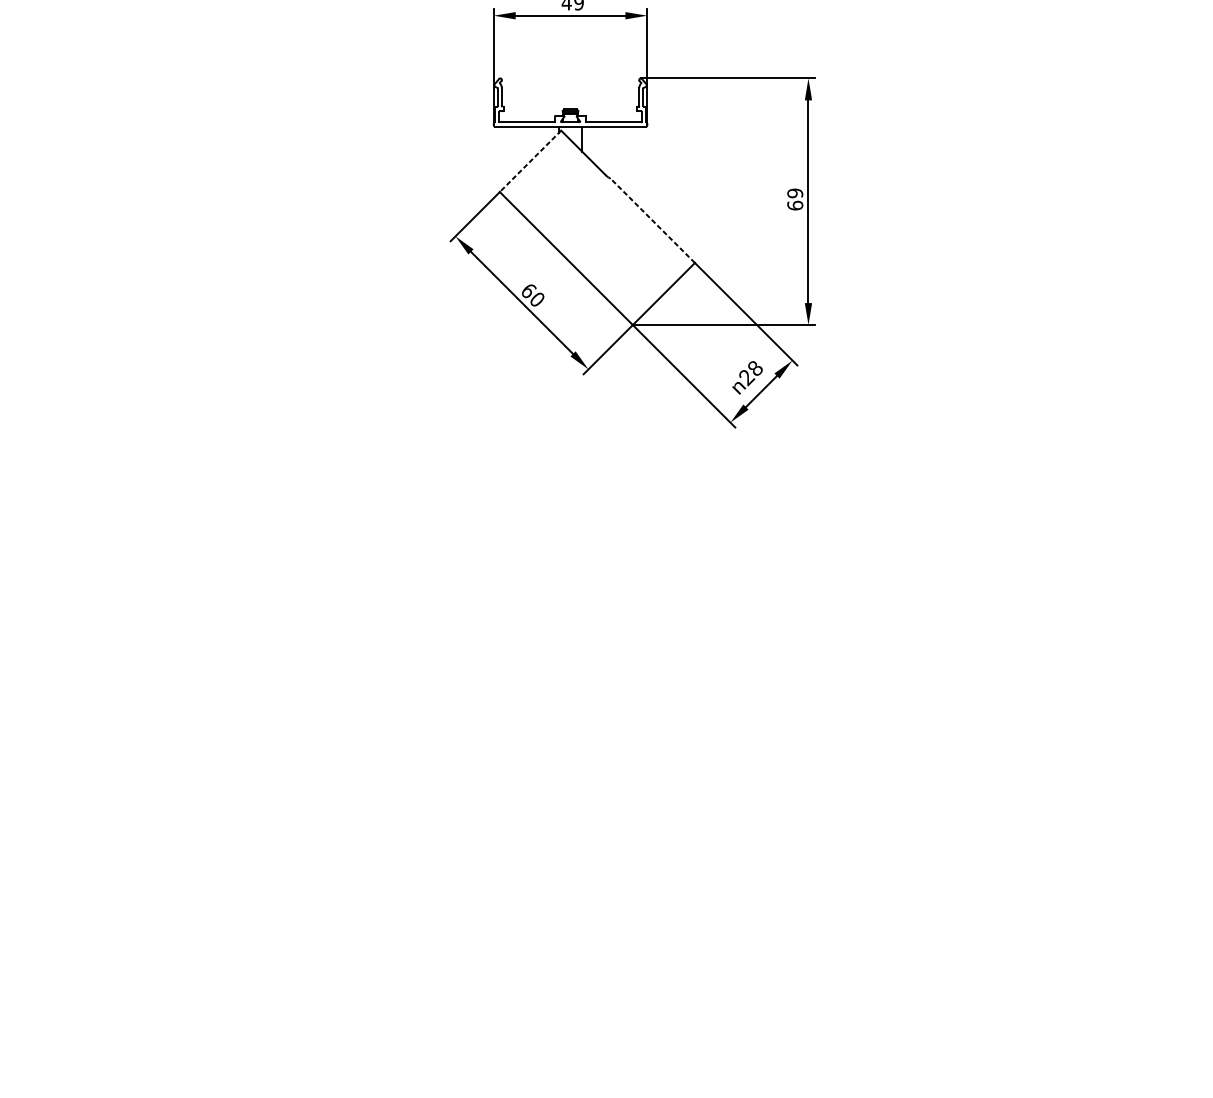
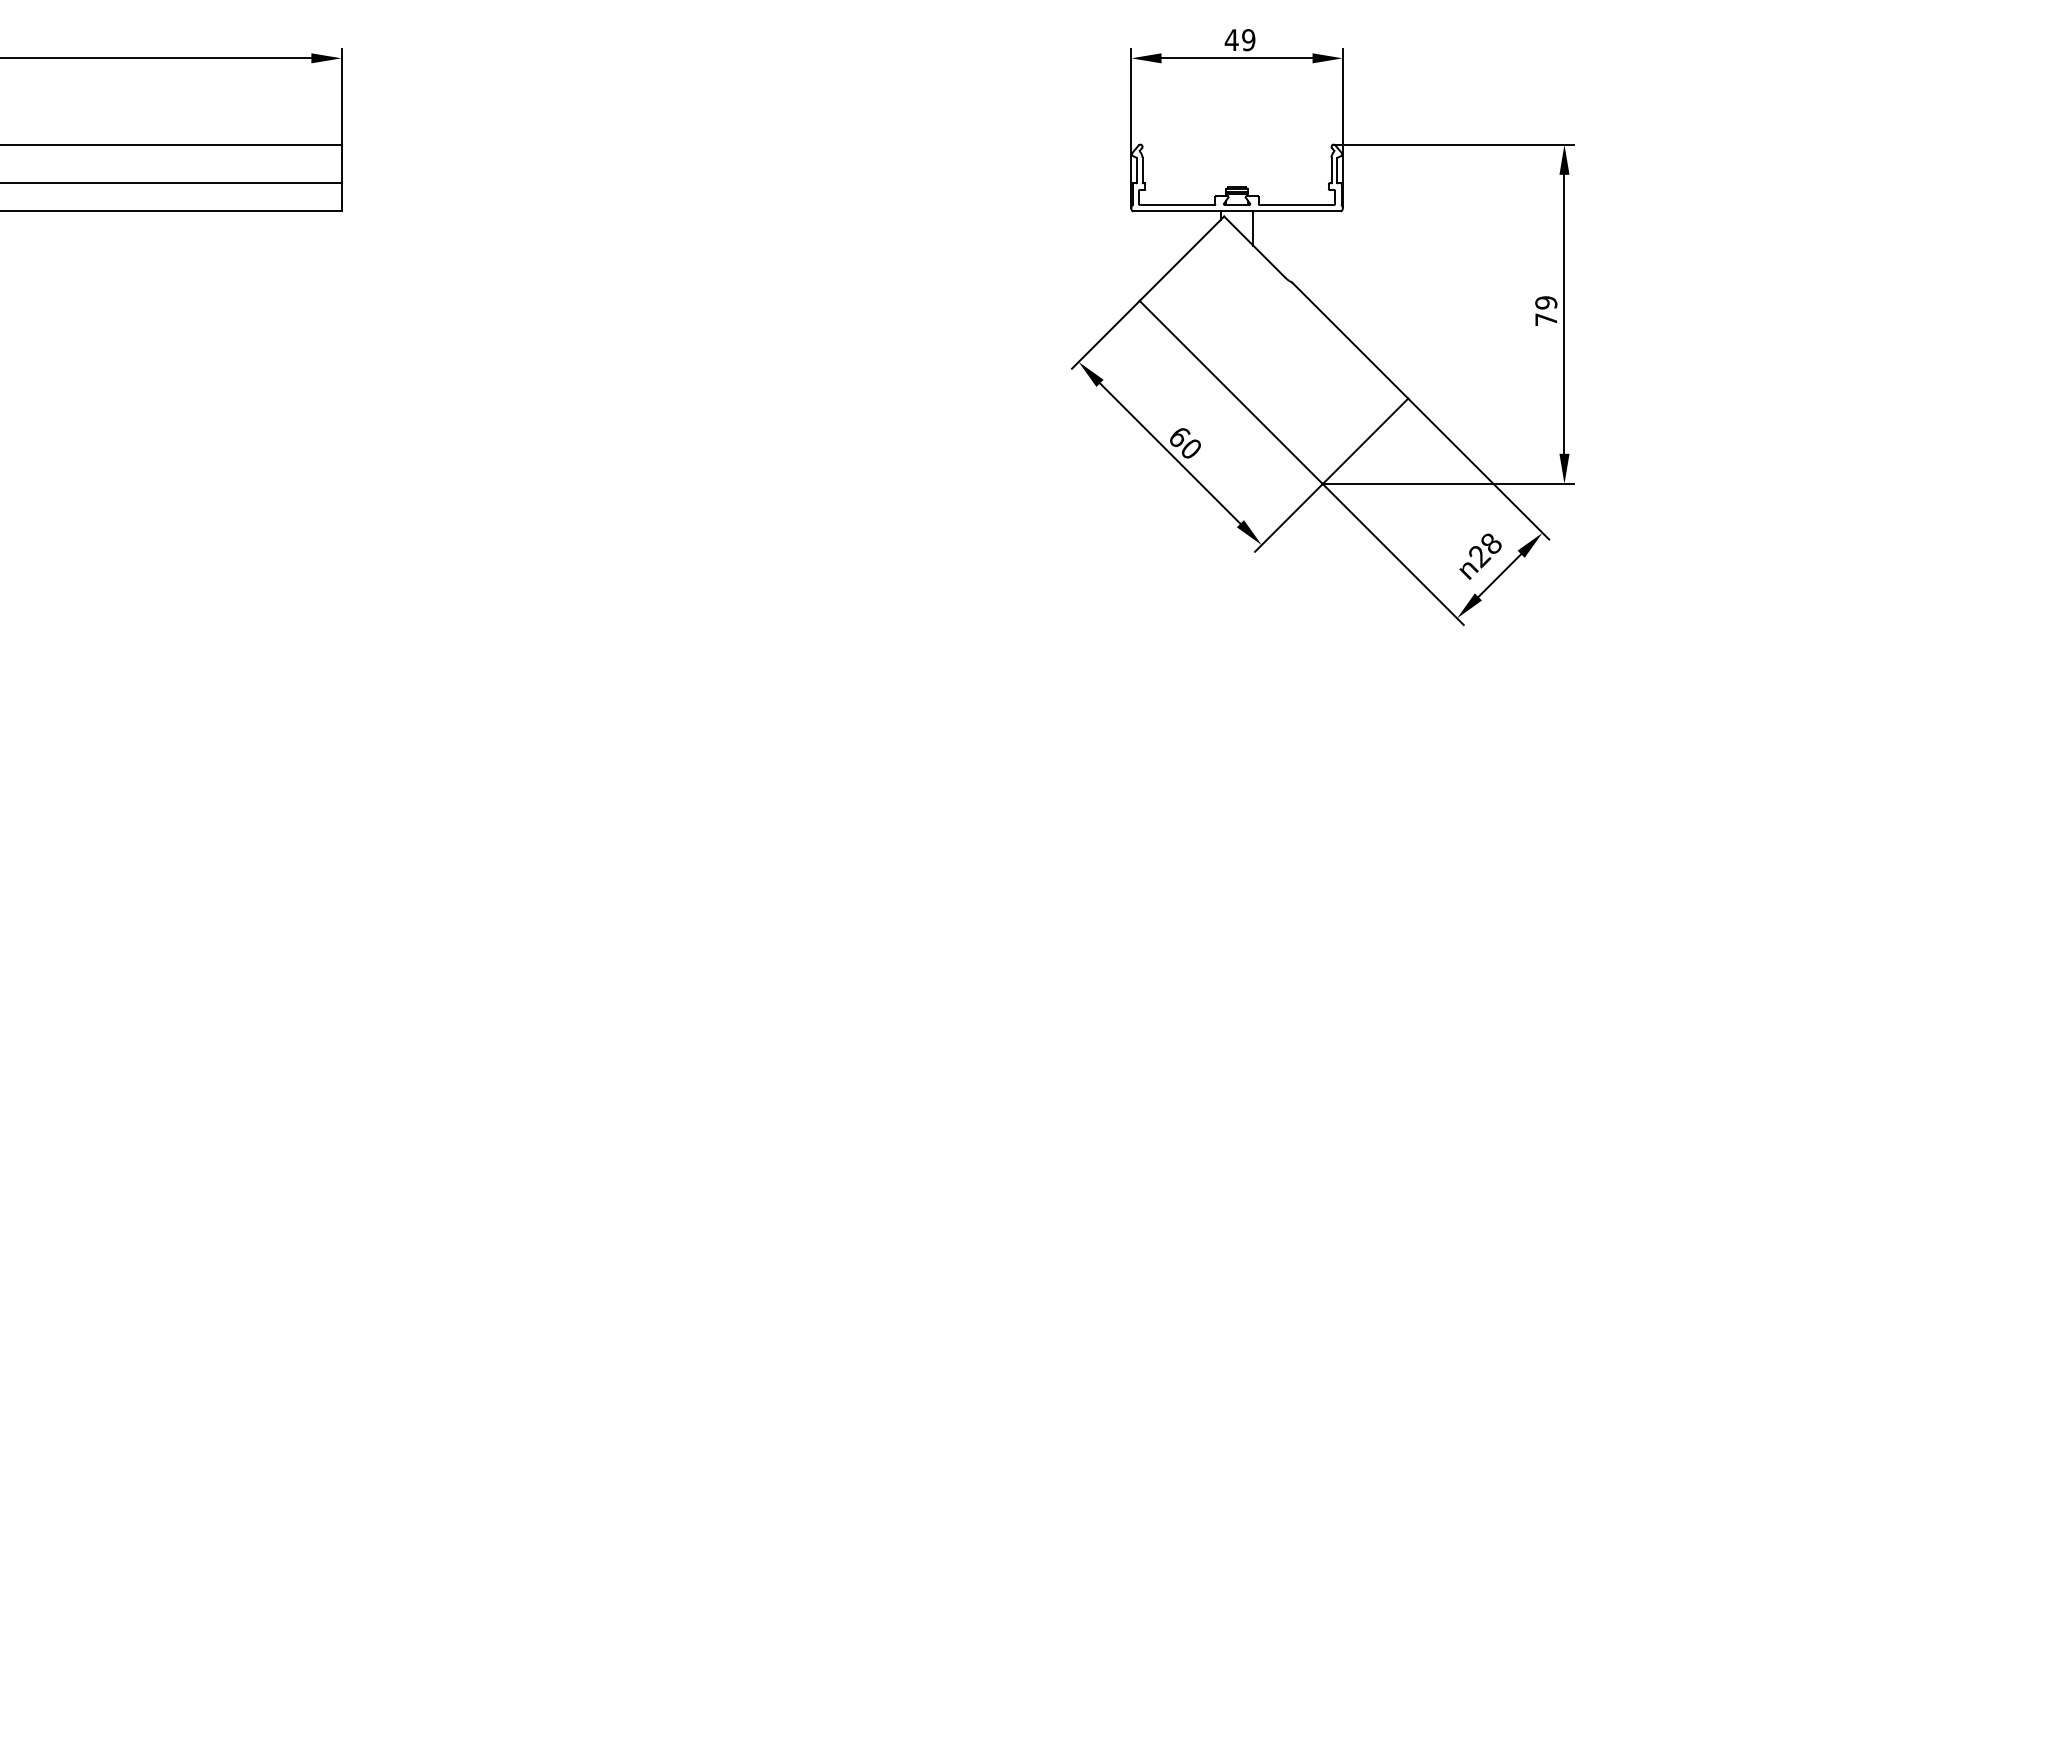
line: (530, 161) -> (1181, 258), dashed -> solid
text: (795, 205) -> (1546, 319), 69 -> 79
line: (653, 220) -> (1350, 340), dashed -> solid

